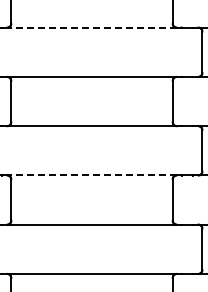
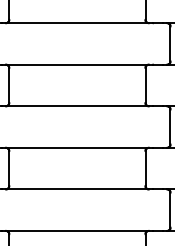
line: (92, 27) -> (77, 23), dashed -> solid
line: (92, 175) -> (77, 147), dashed -> solid

